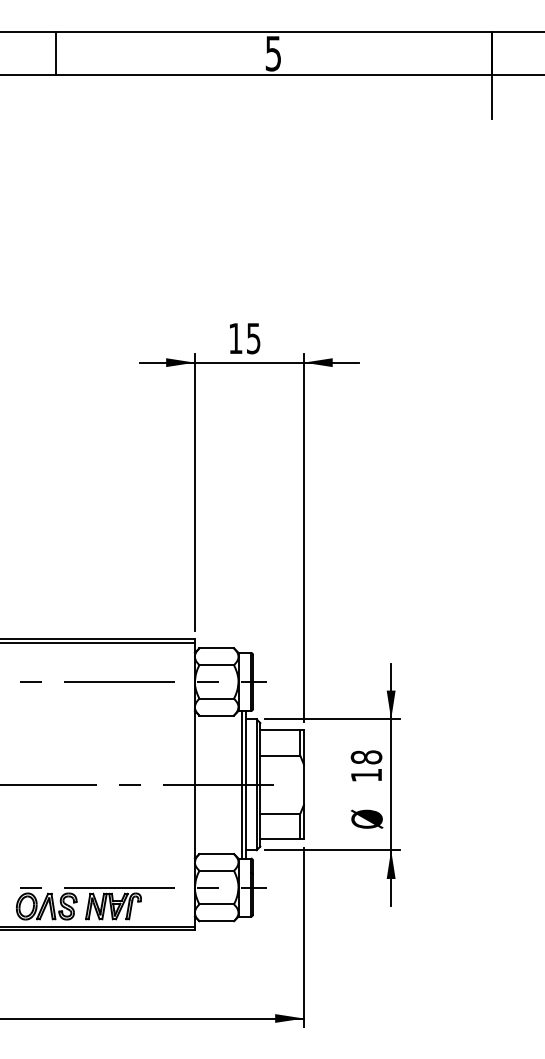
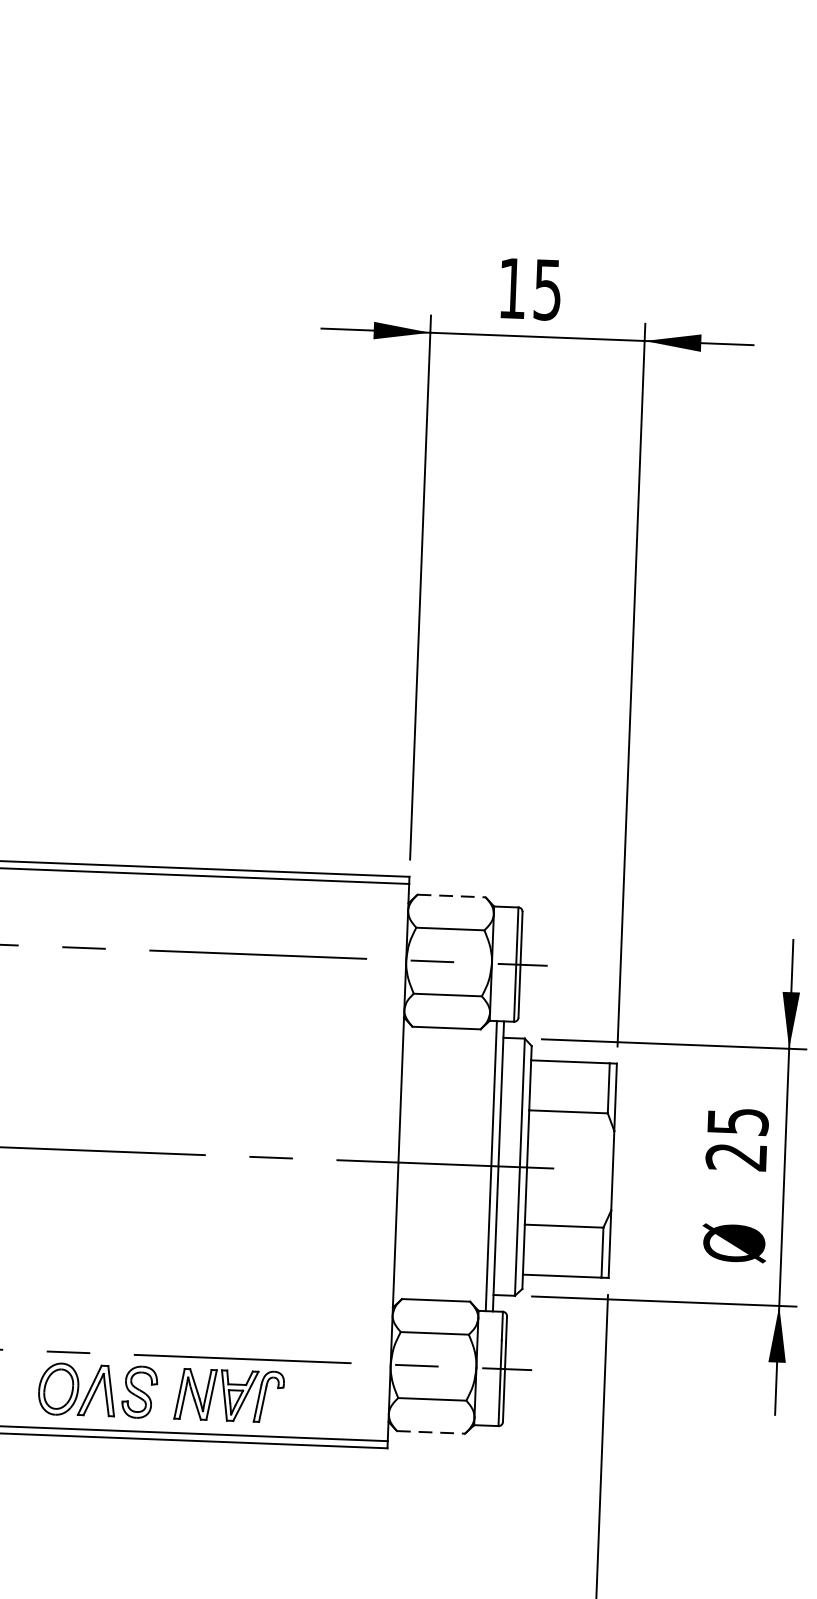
line: (217, 648) -> (453, 896), solid -> dashed
text: (366, 766) -> (737, 1139), 18 -> 25
line: (217, 921) -> (432, 1432), solid -> dashed

